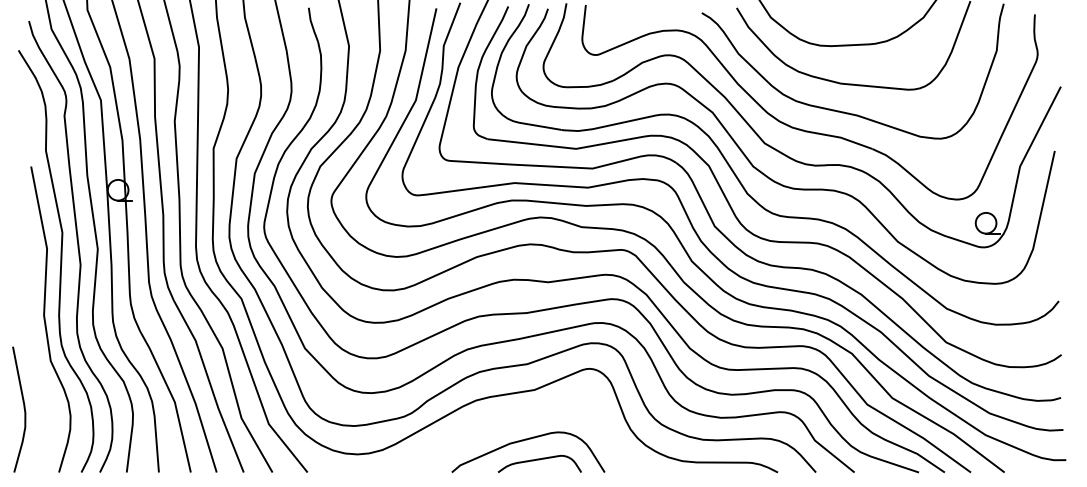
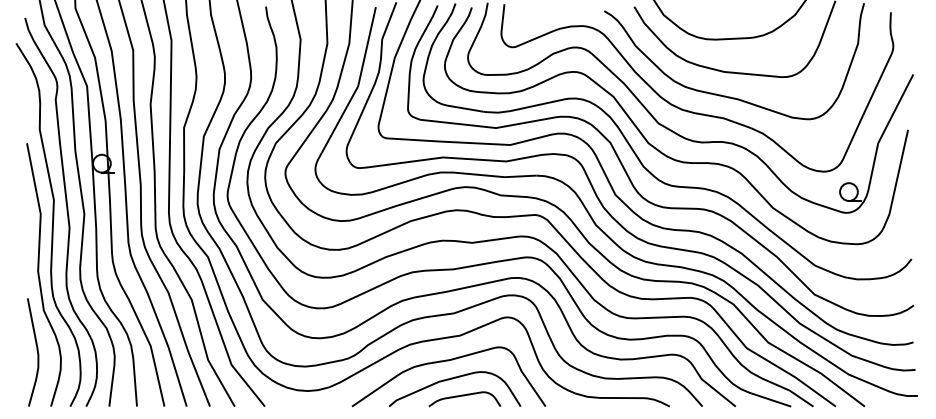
curve: (23, 408) -> (36, 351), moved
curve: (517, 420) -> (445, 361), added

